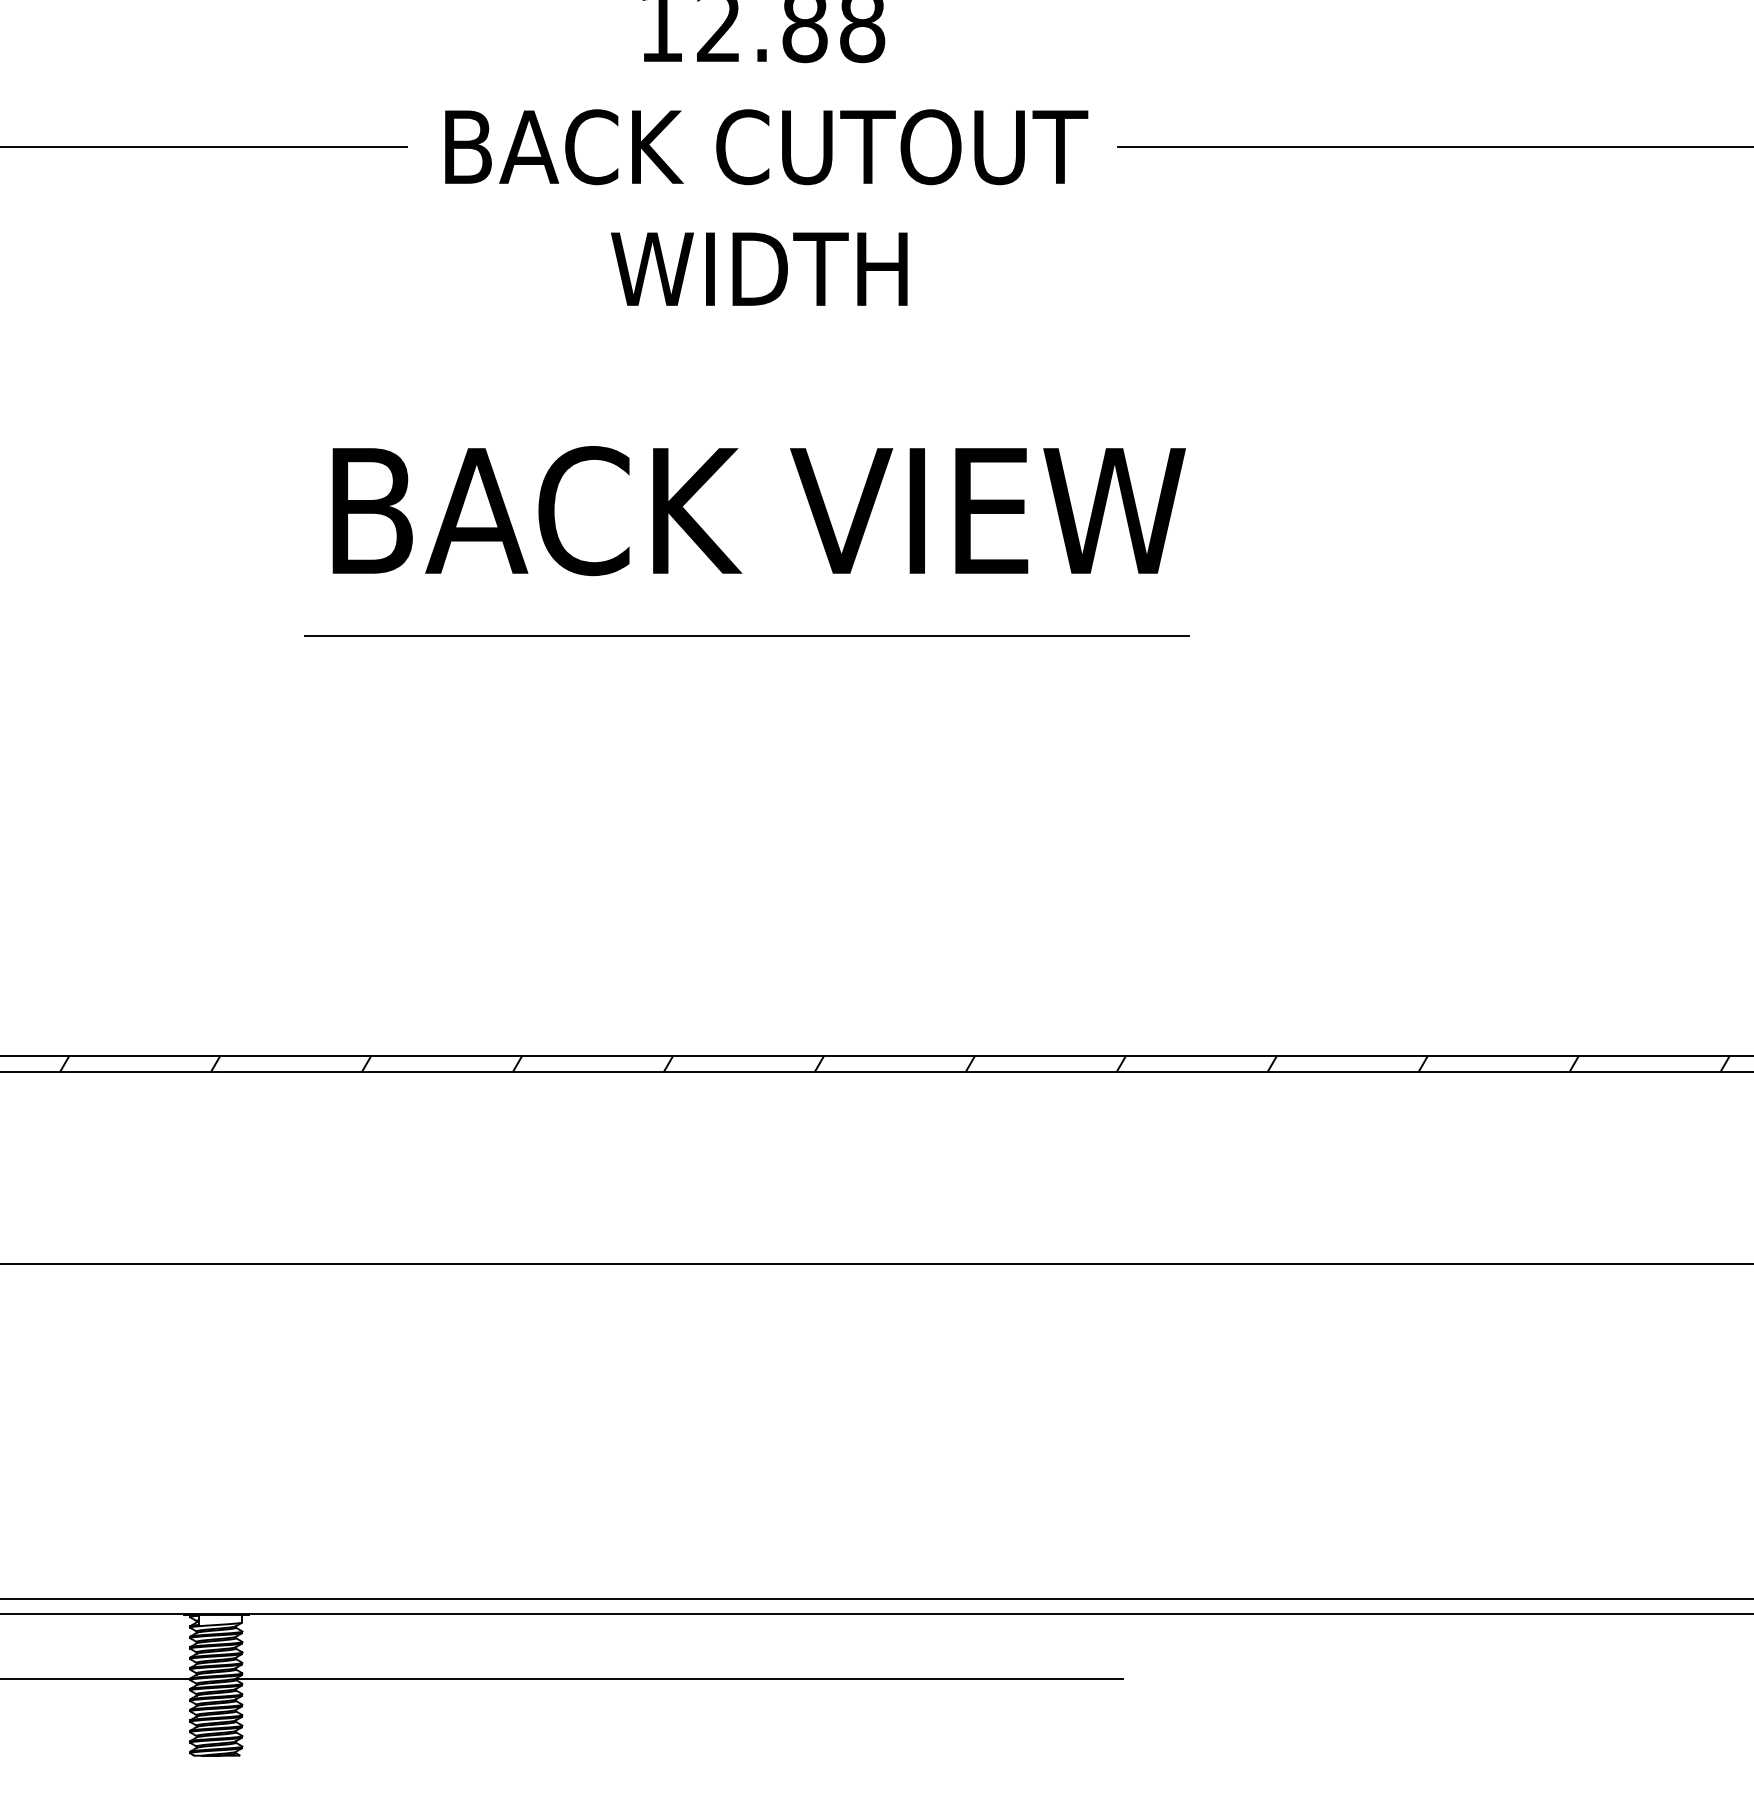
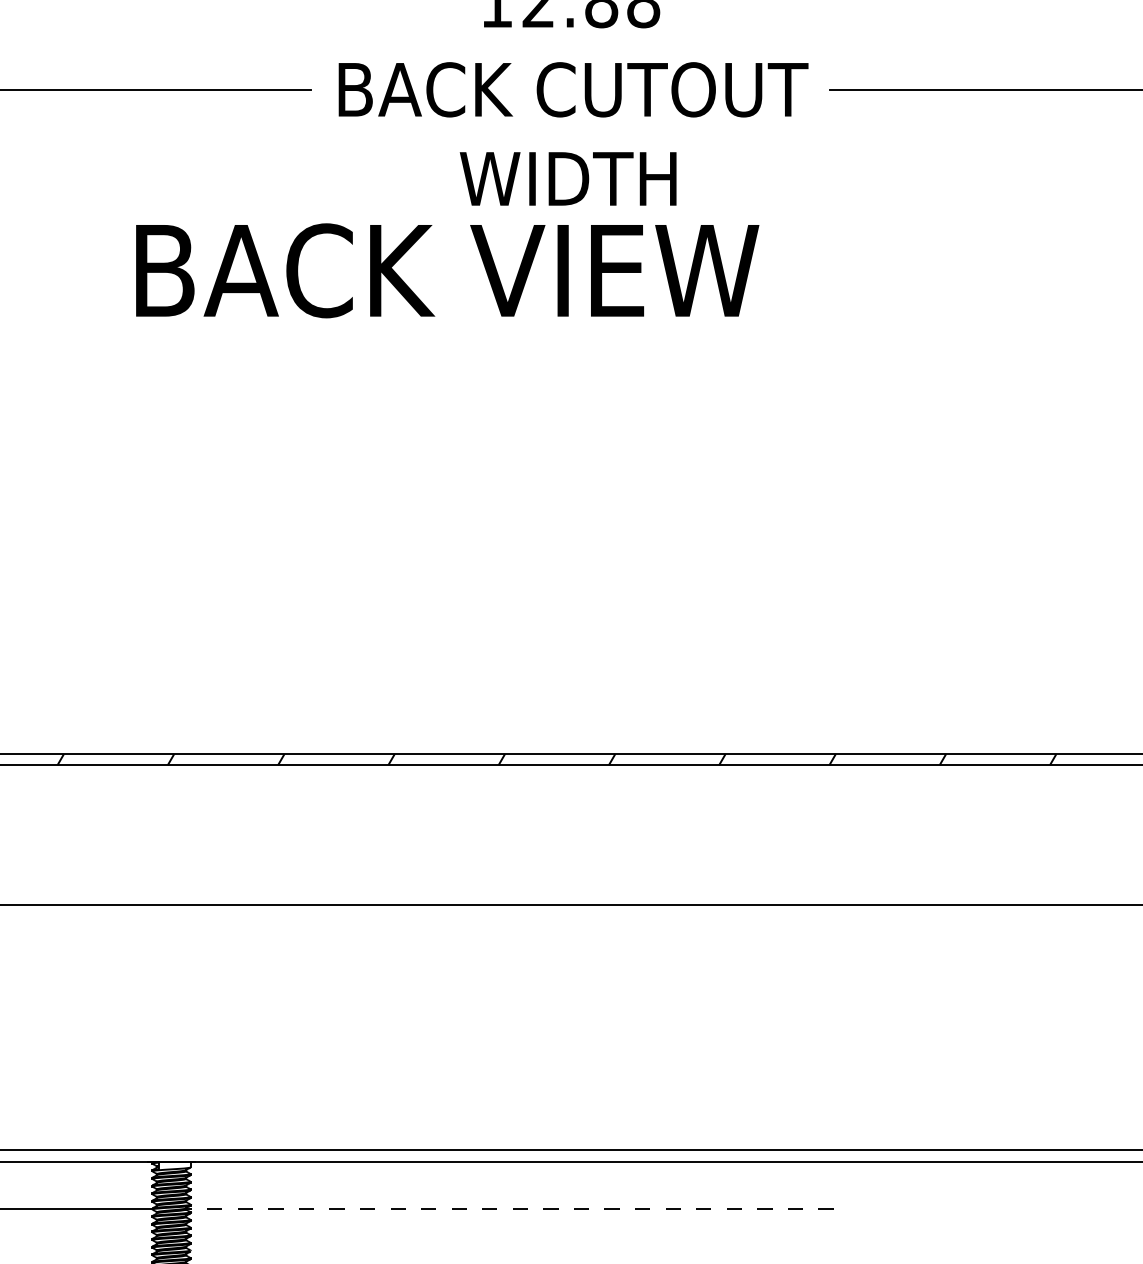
text: (758, 511) -> (447, 271), moved
line: (747, 635) -> (559, 446), removed
line: (678, 1679) -> (509, 1209), solid -> dashed

